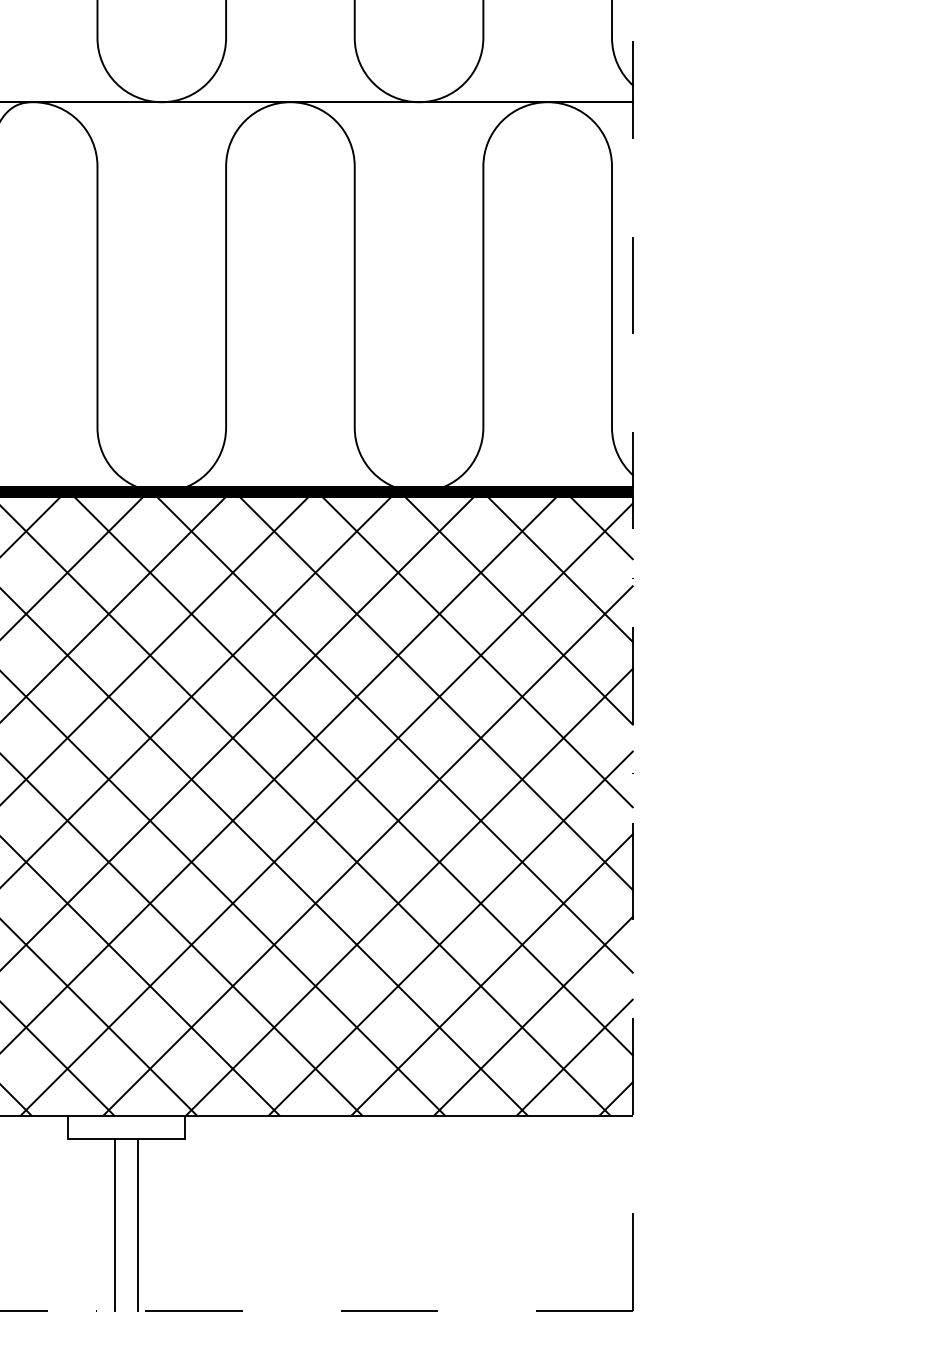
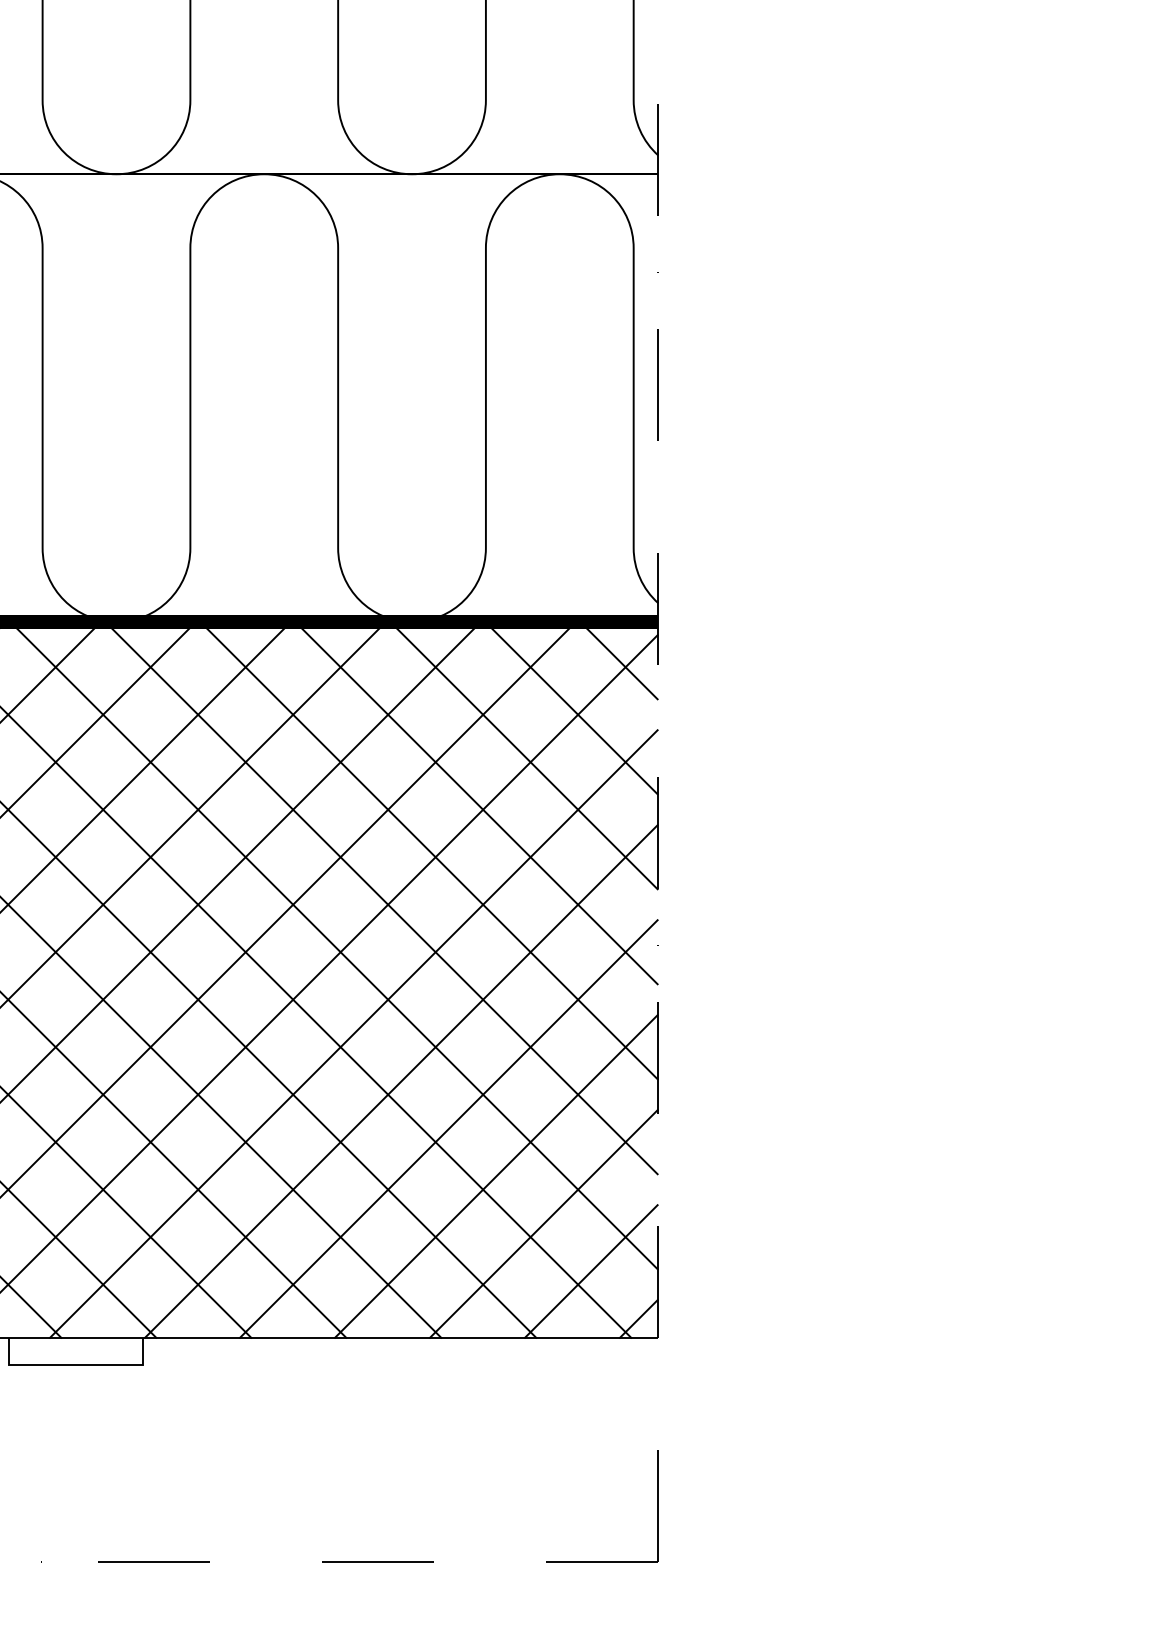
line: (114, 1224) -> (62, 1463), removed
line: (138, 1224) -> (89, 1463), removed

